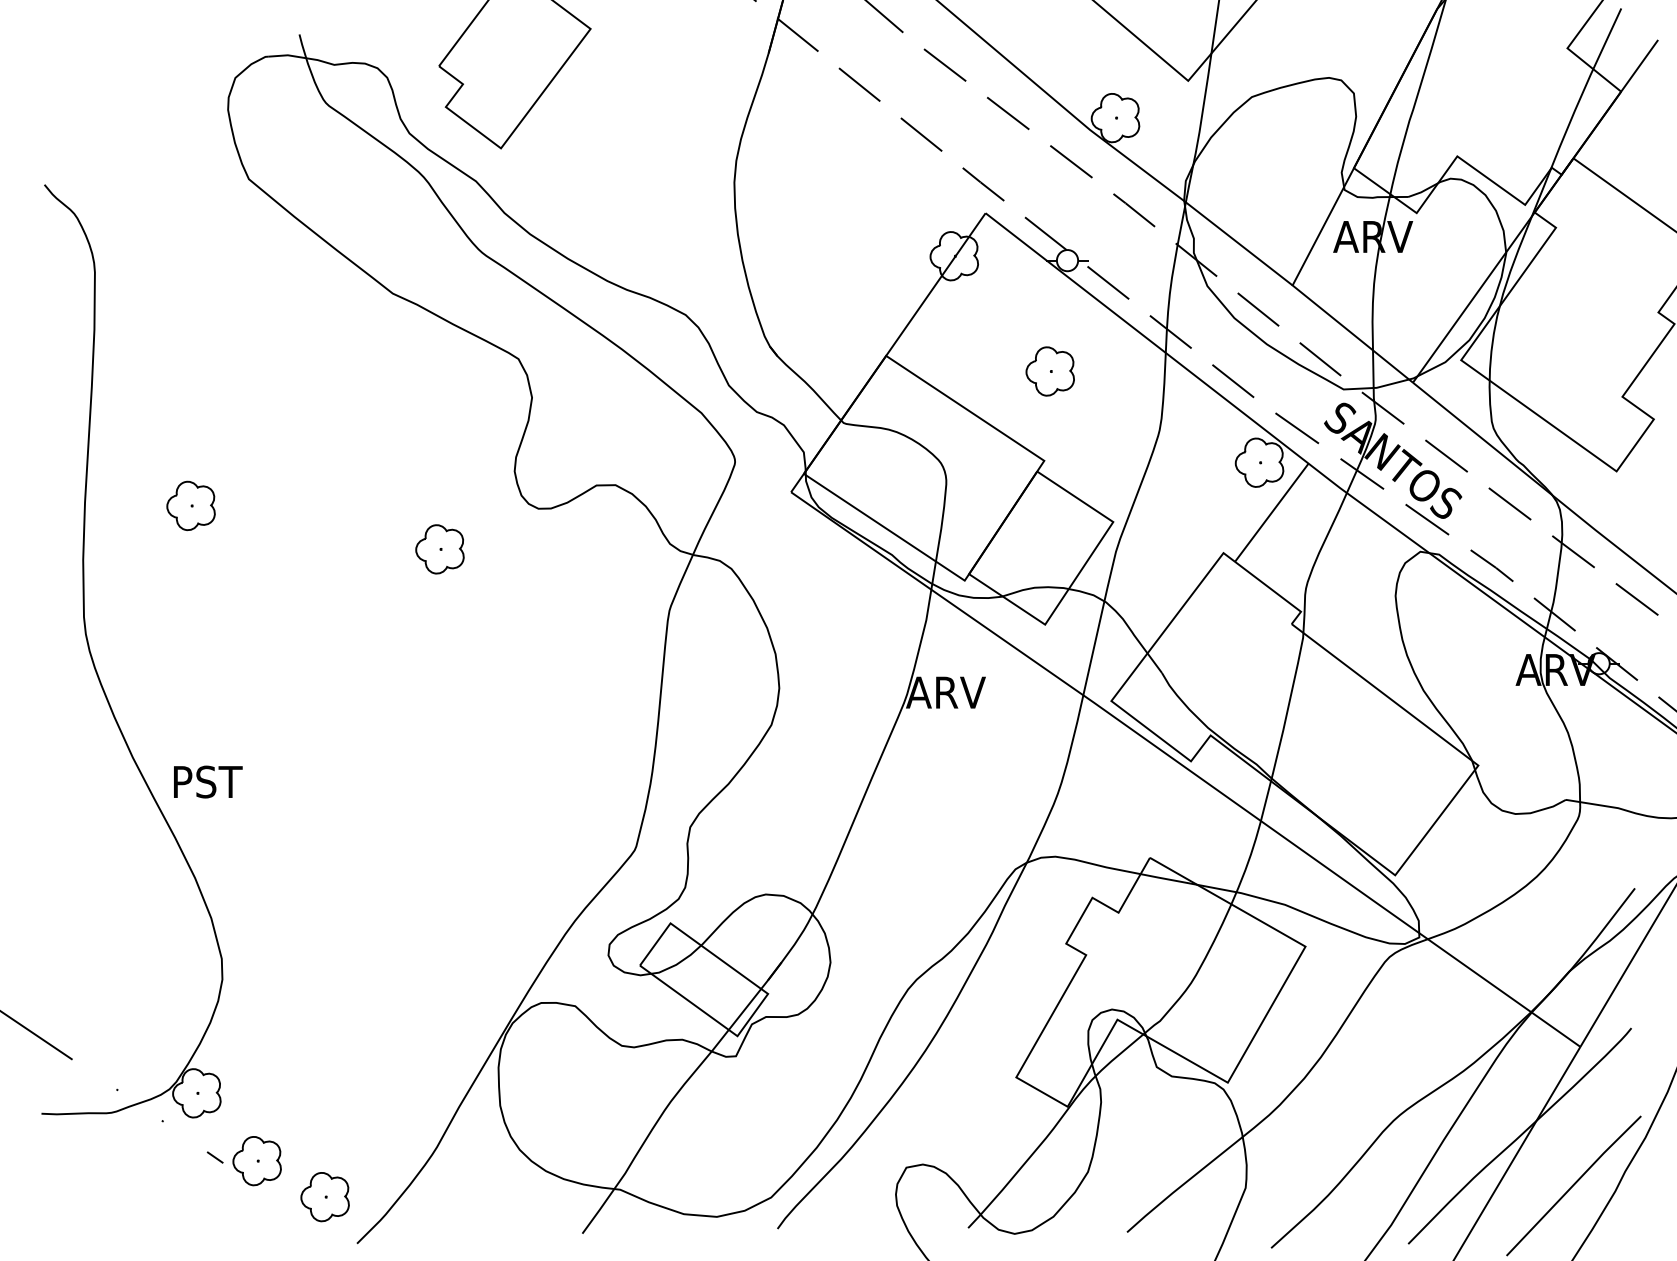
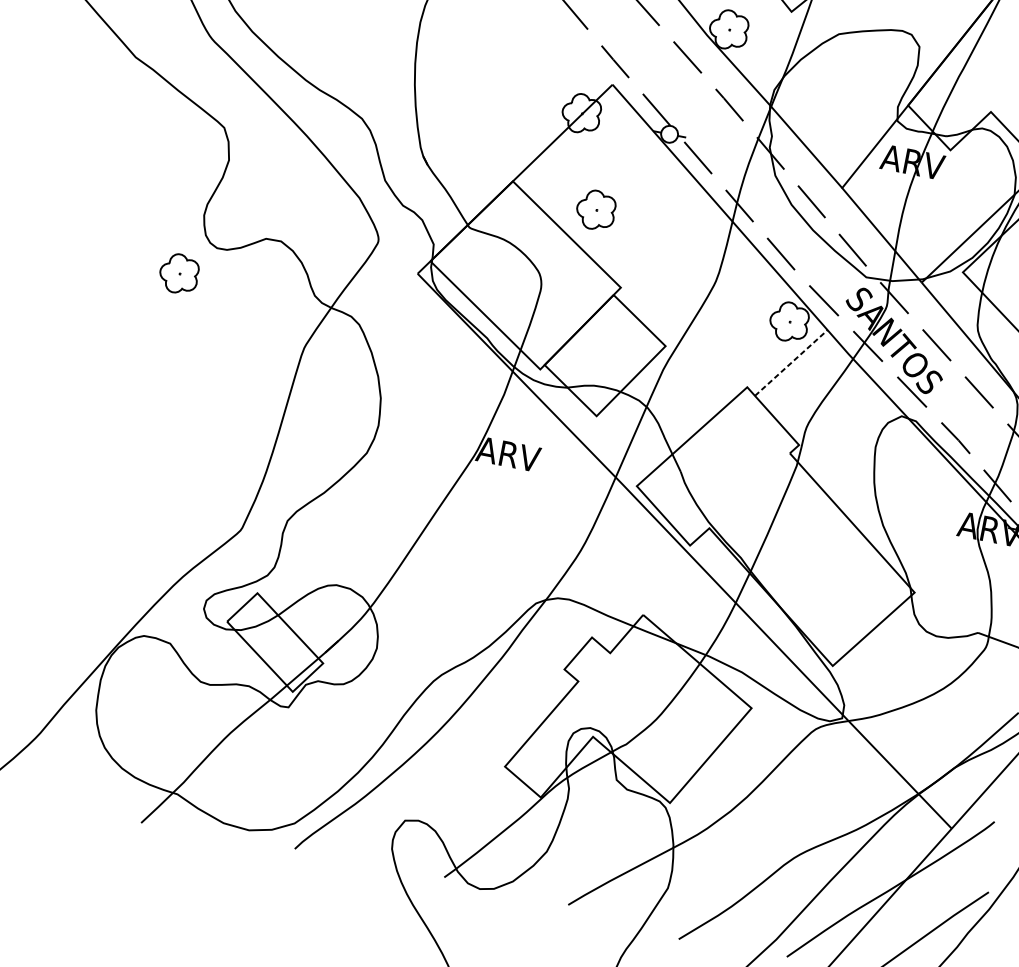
part: (1049, 371) -> (595, 210), moved
line: (1272, 512) -> (791, 362), solid -> dashed
part: (439, 549) -> (178, 273), moved

